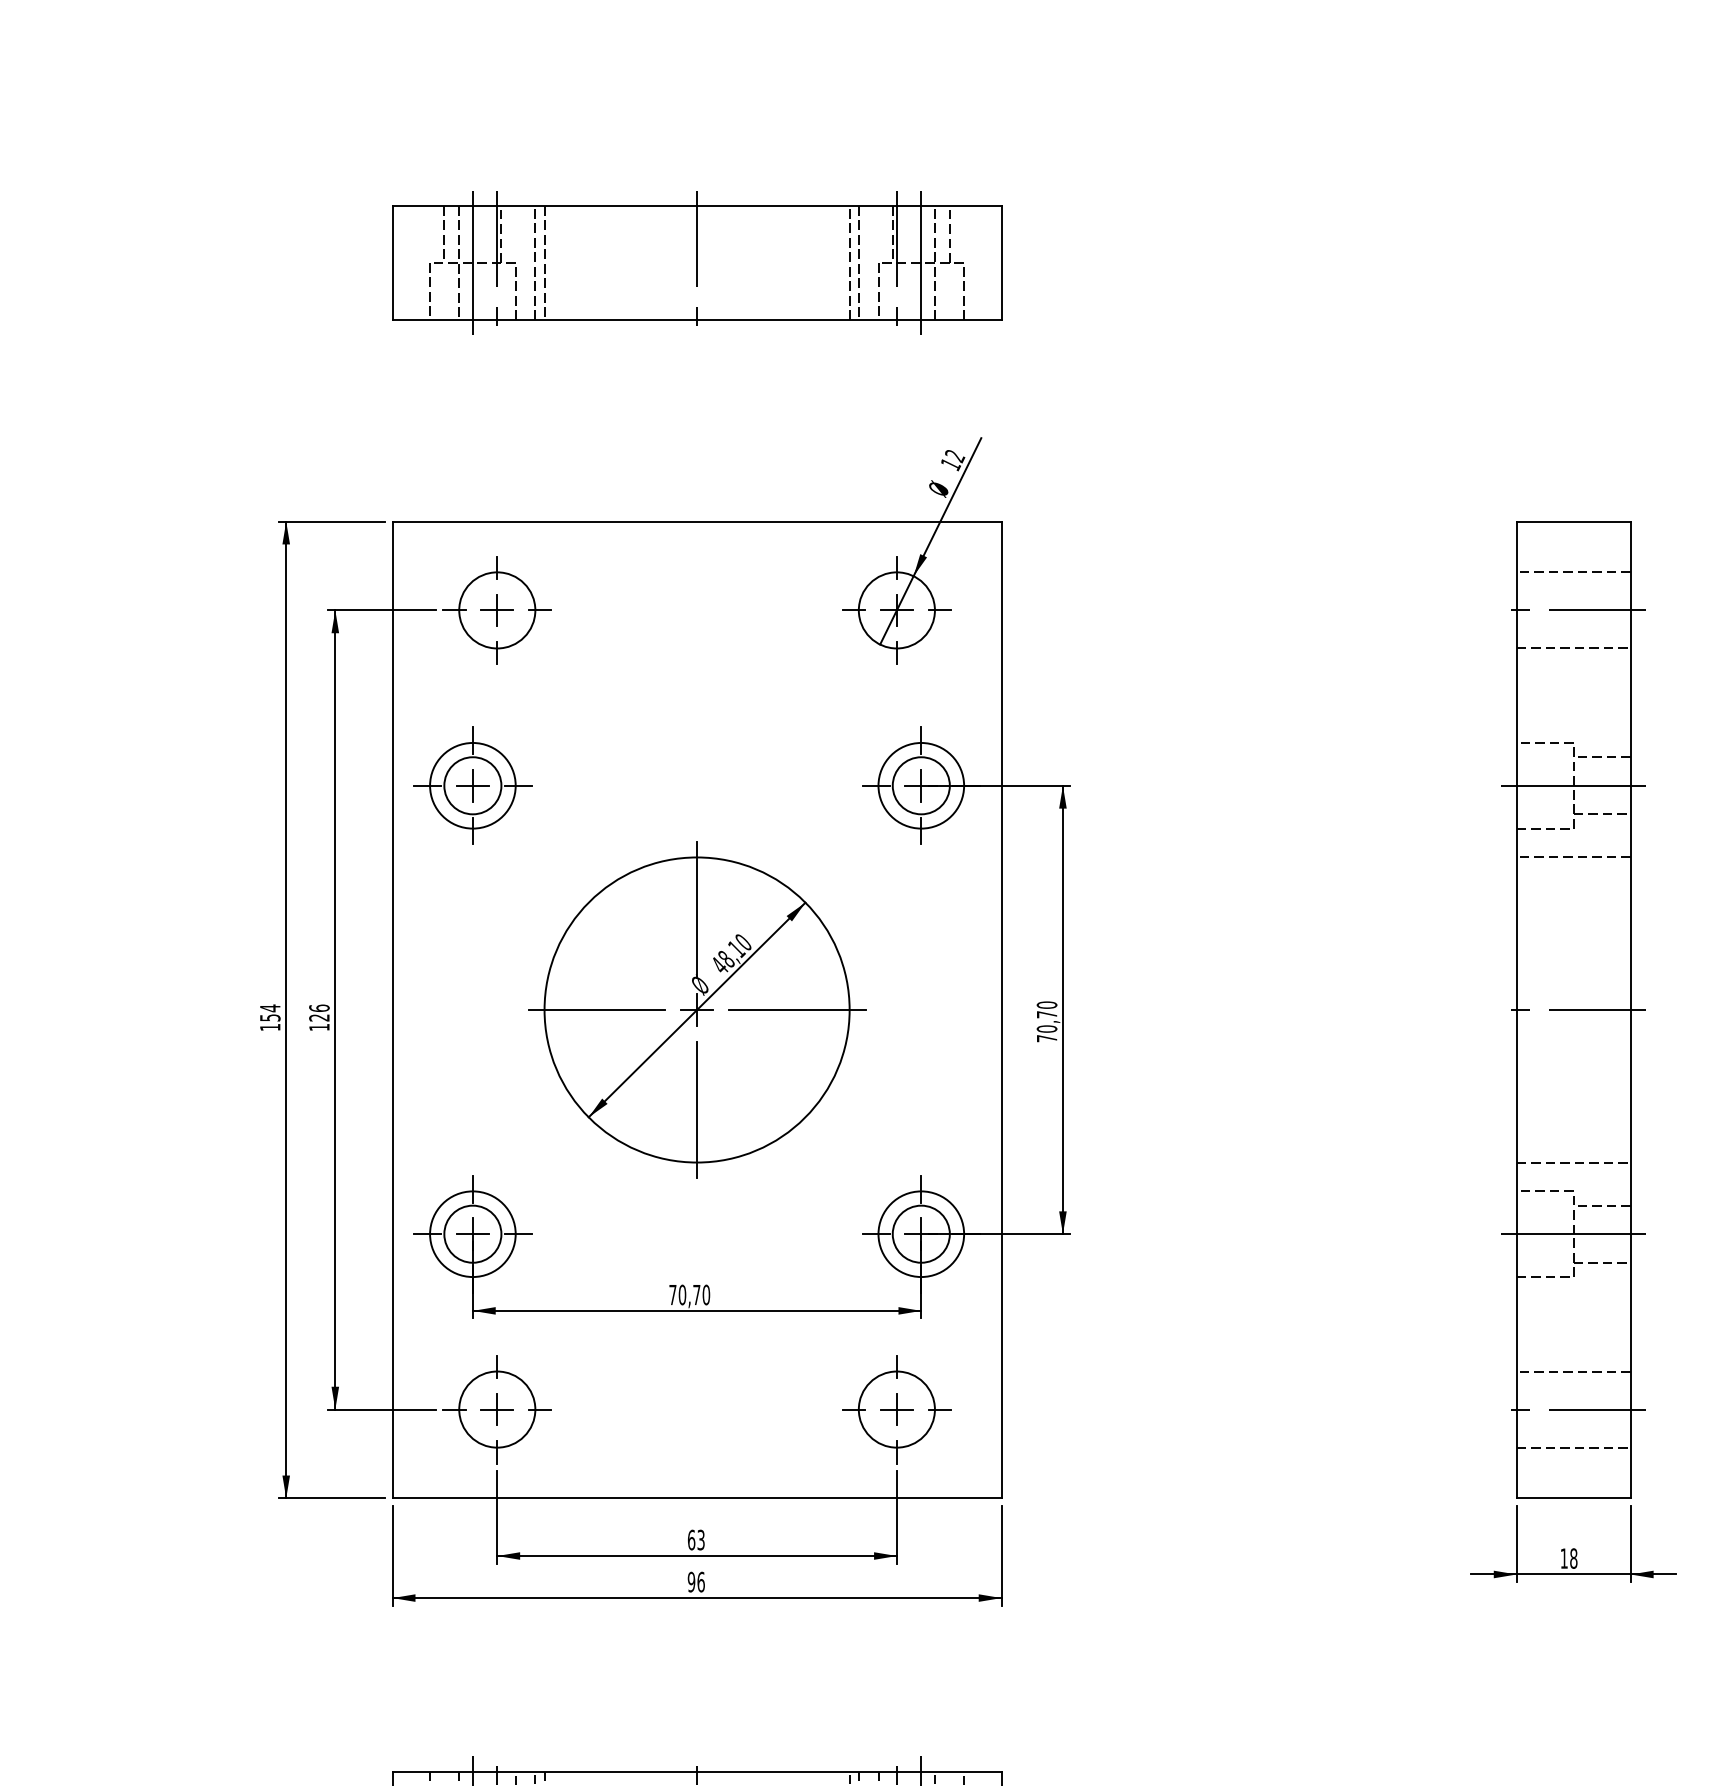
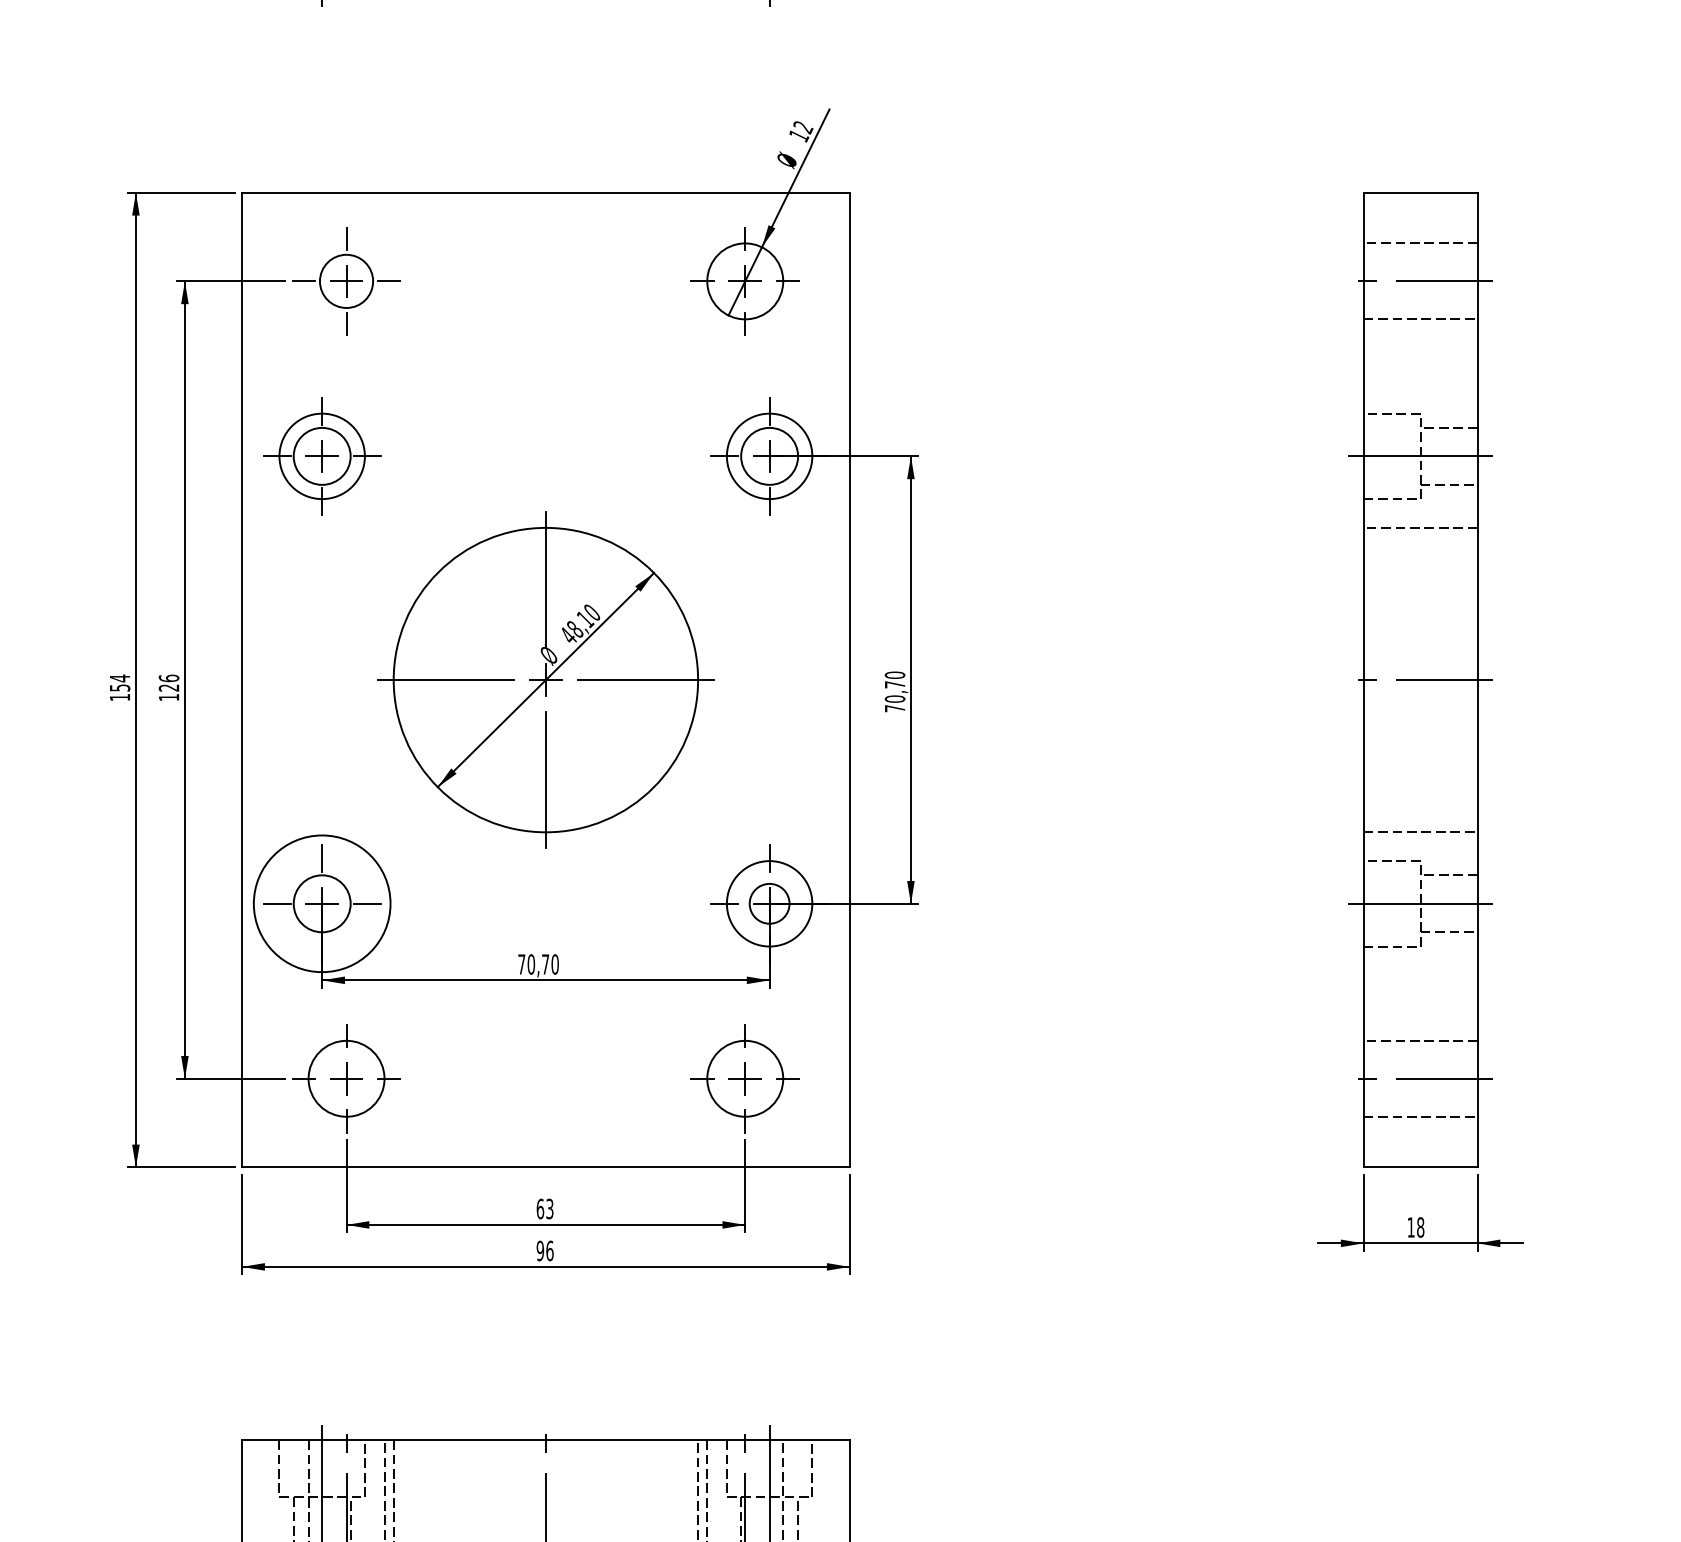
circle: (497, 610) -> (346, 281), size x0.7
circle: (920, 1233) -> (768, 903), size x0.7
circle: (472, 1234) -> (321, 904), size x1.6

